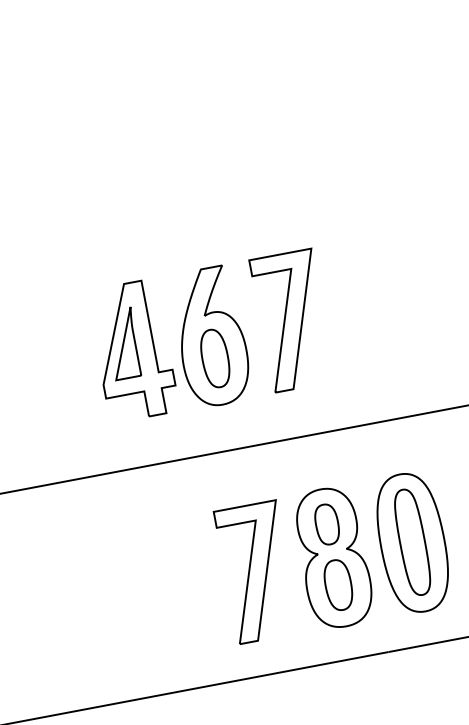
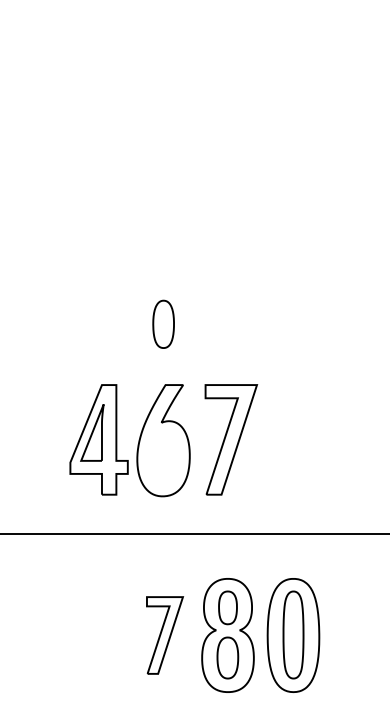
part: (214, 357) -> (163, 323), moved
part: (256, 572) -> (164, 635), size x0.7

